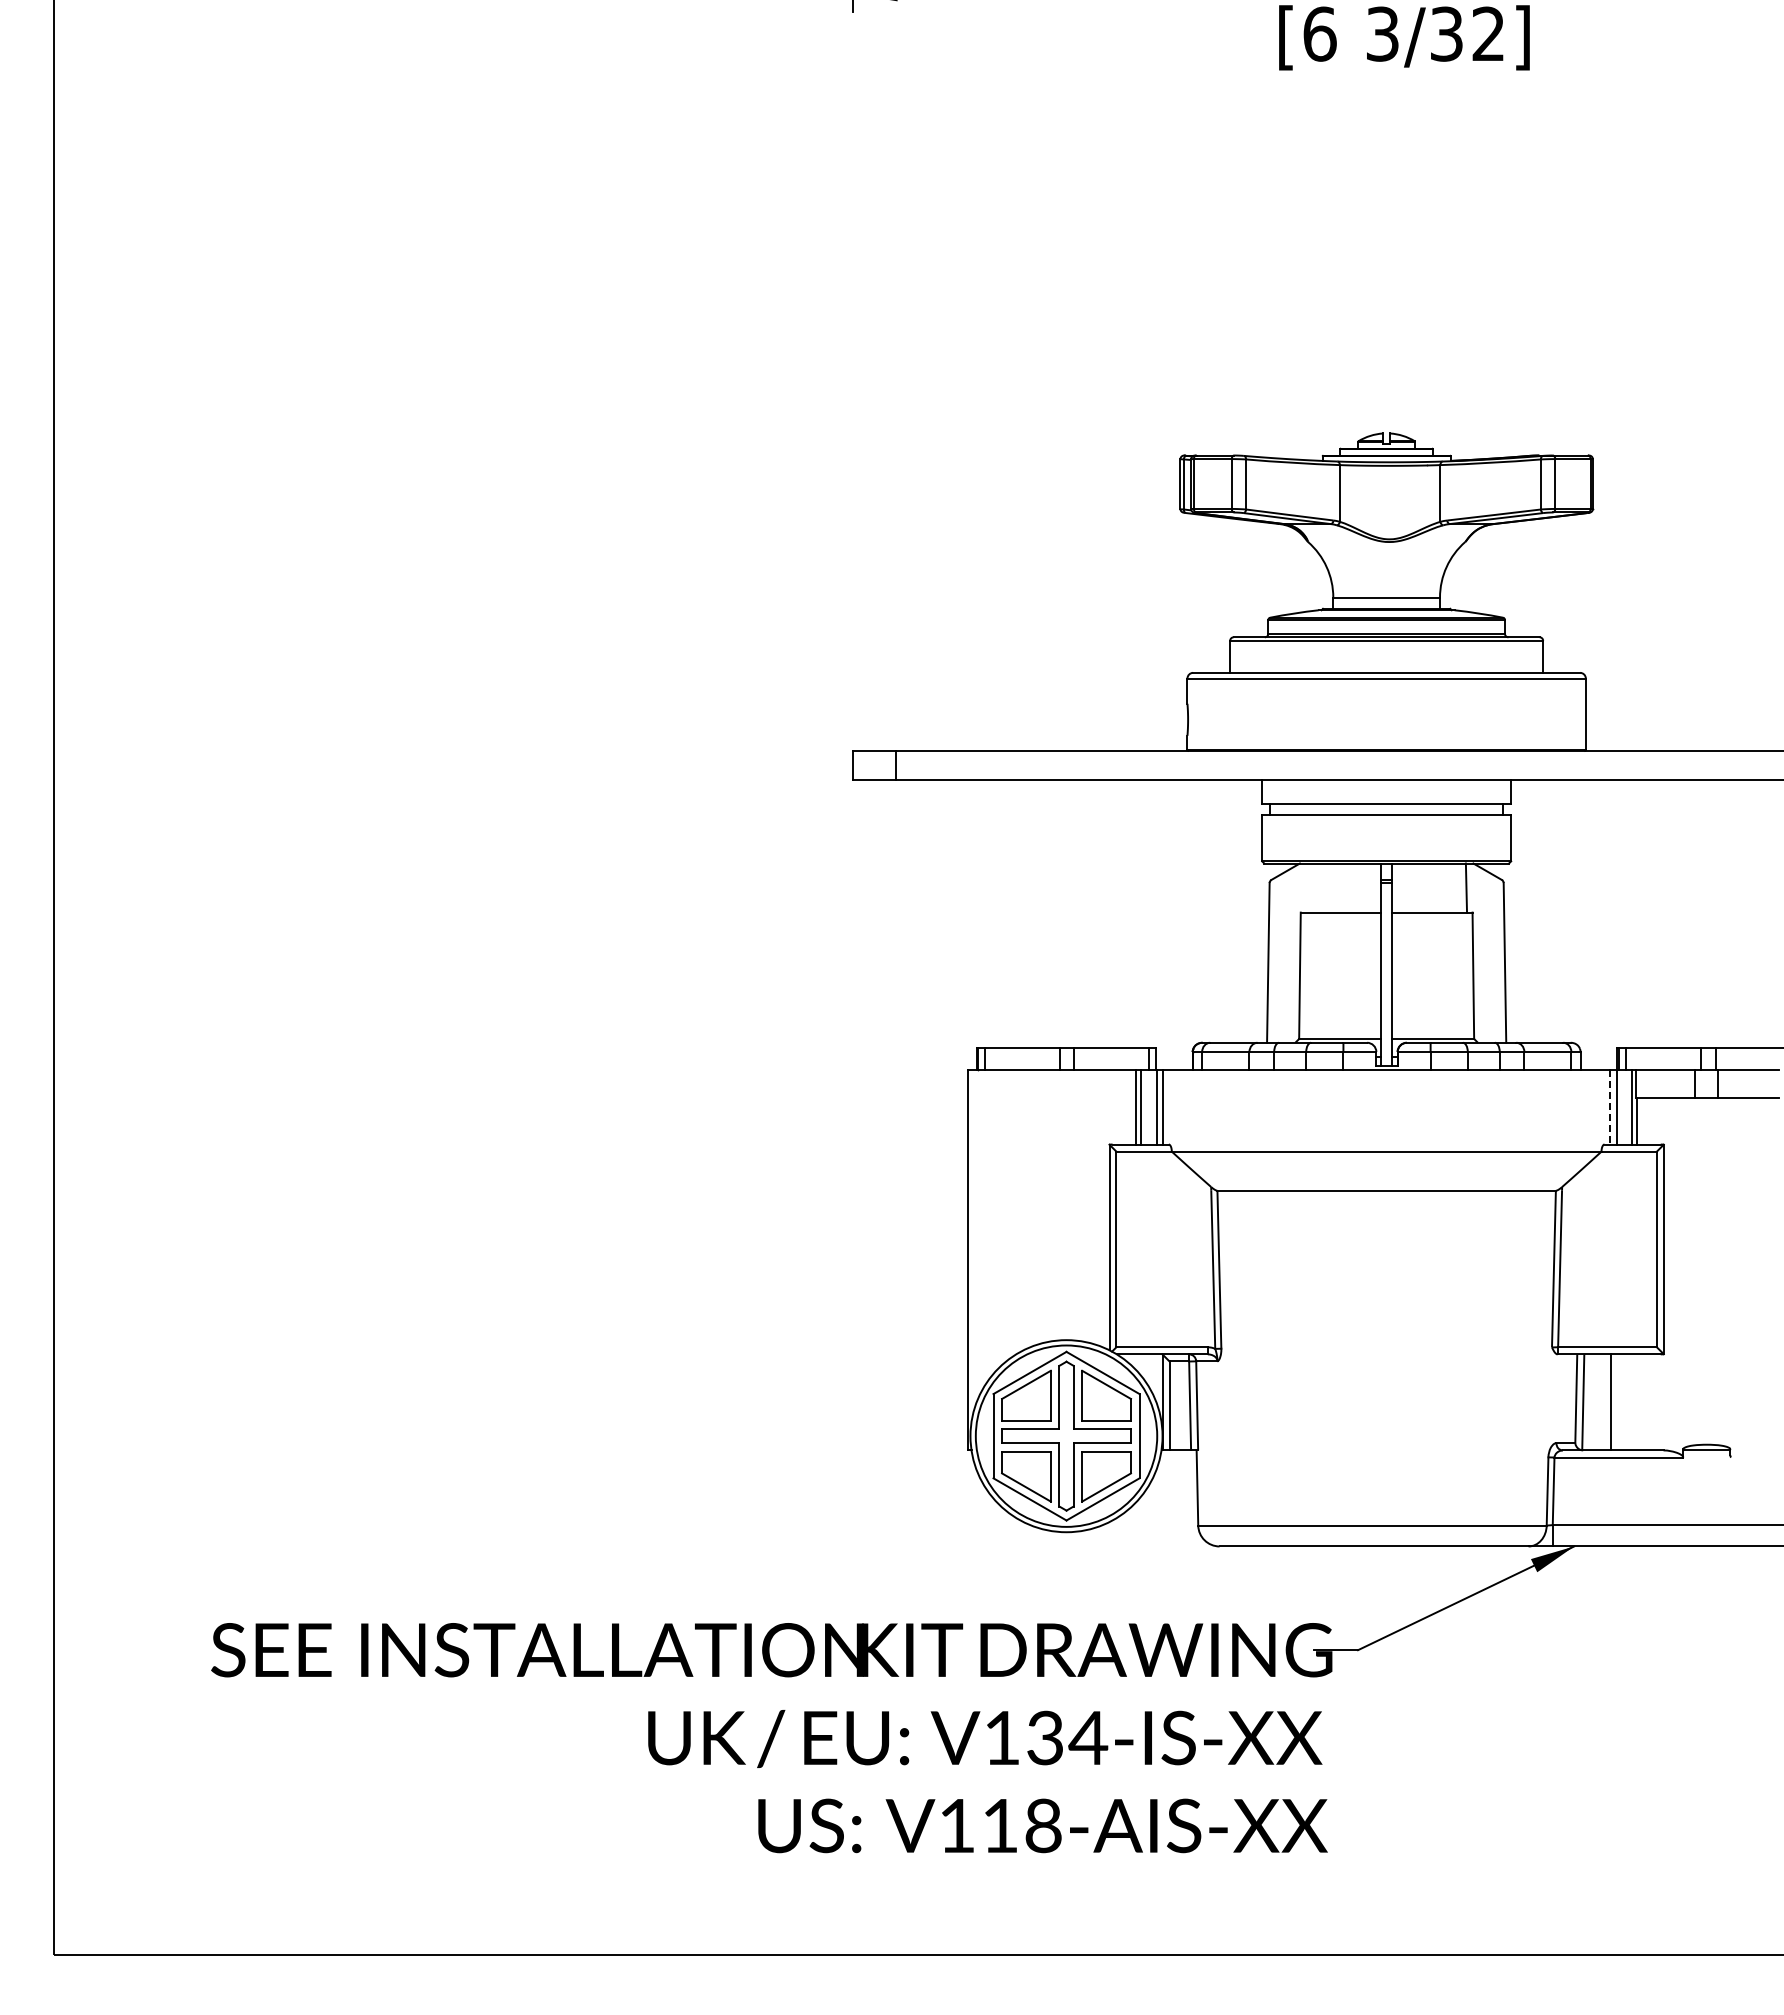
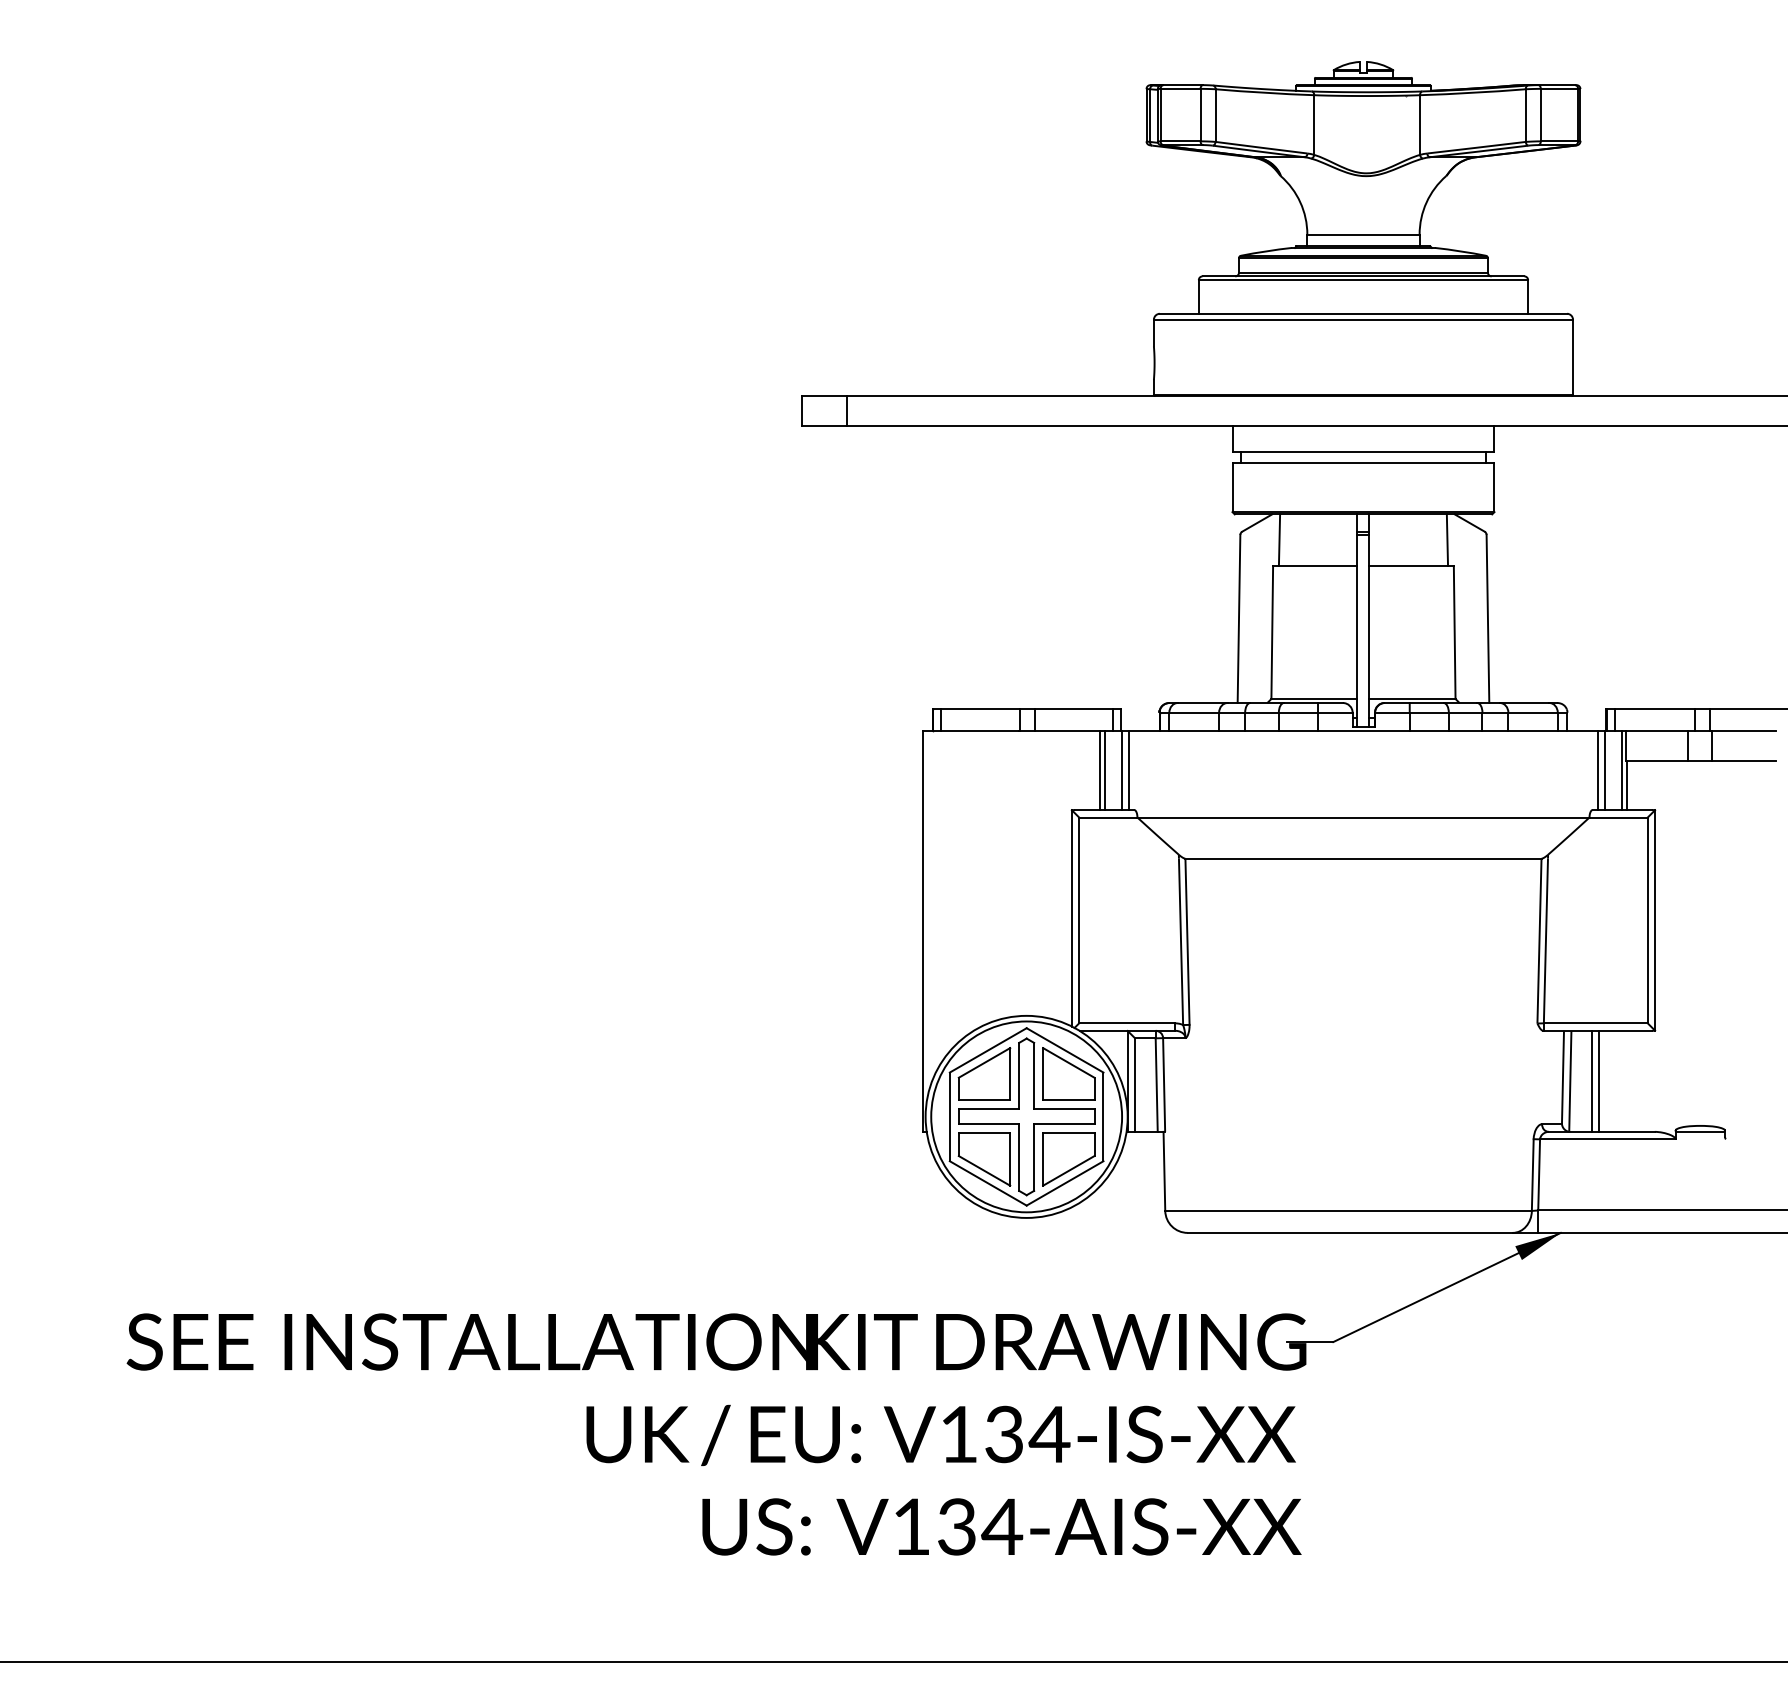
line: (1306, 887) -> (1279, 539), added
line: (1609, 1107) -> (1597, 771), dashed -> solid
line: (1603, 1402) -> (1591, 1081), added
text: (1022, 1825) -> (980, 1526), V118-AIS-XX -> V134-AIS-XX

